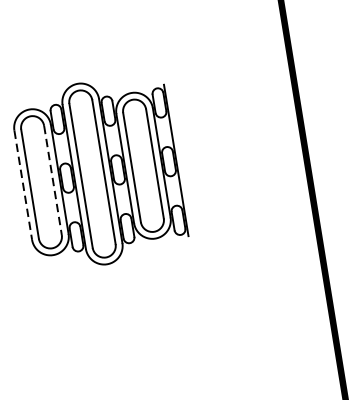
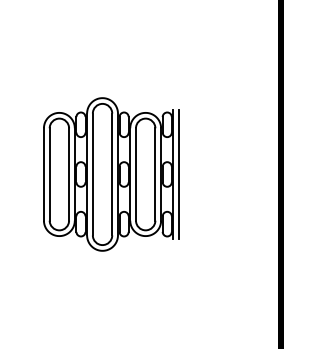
line: (183, 159) -> (179, 174), added
line: (53, 180) -> (69, 174), dashed -> solid
line: (22, 185) -> (43, 174), dashed -> solid

